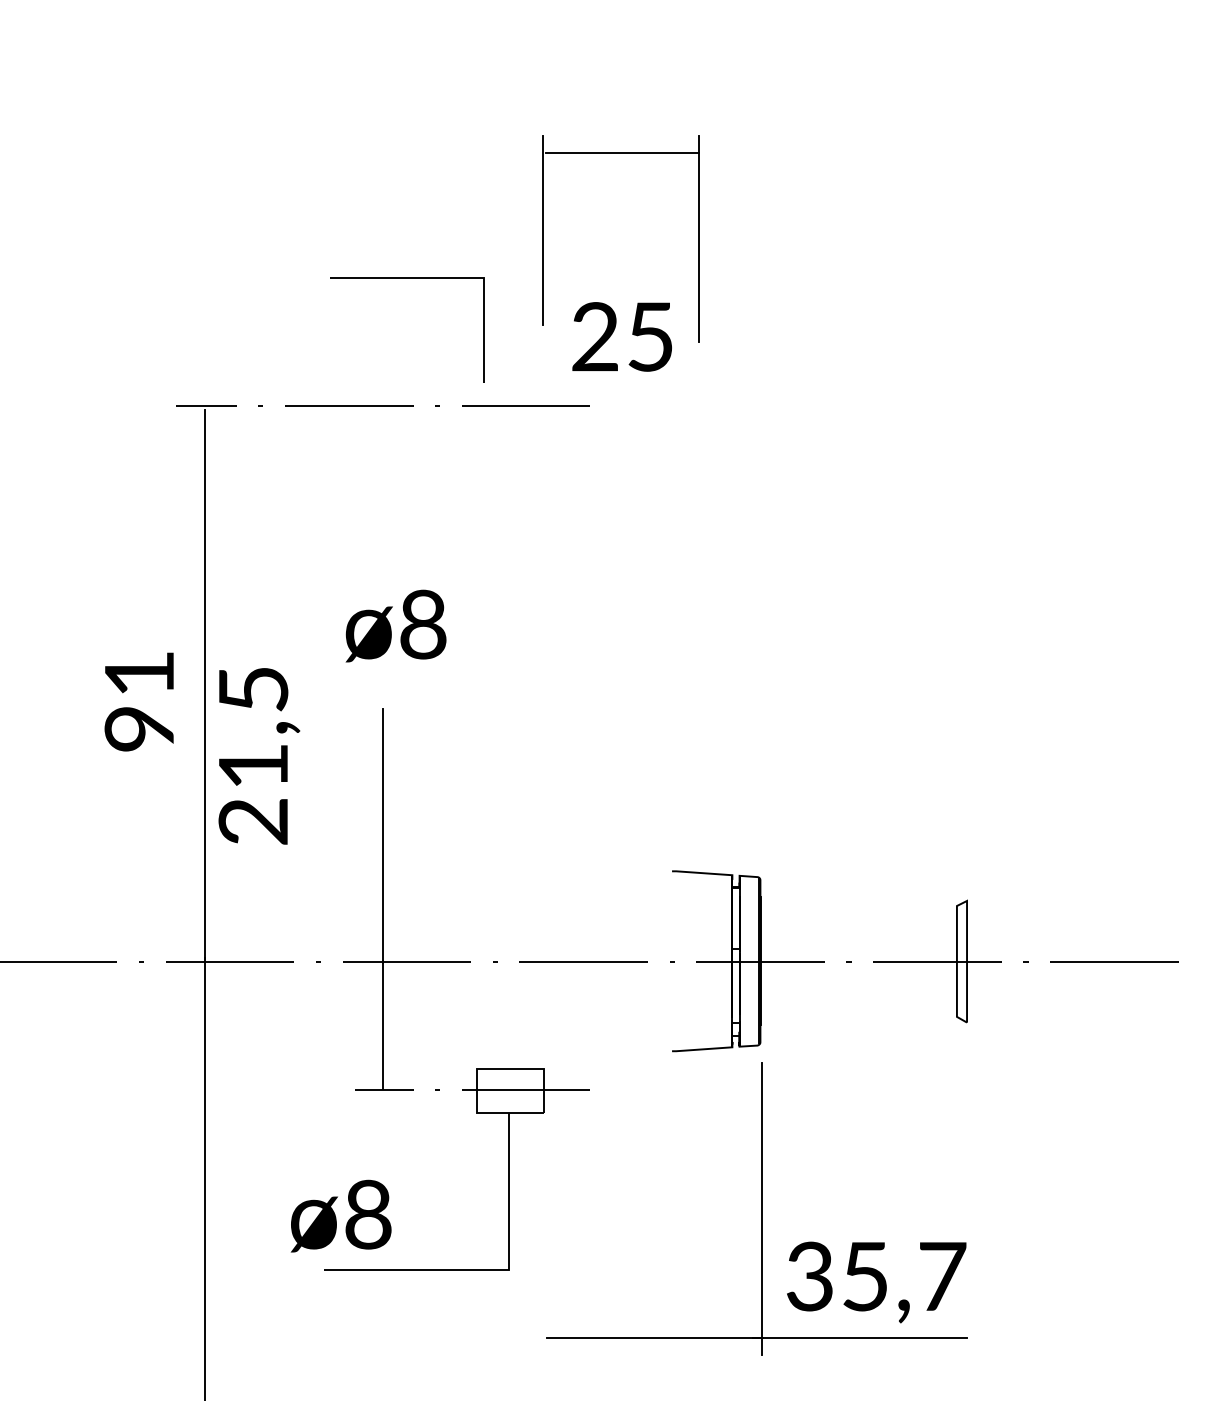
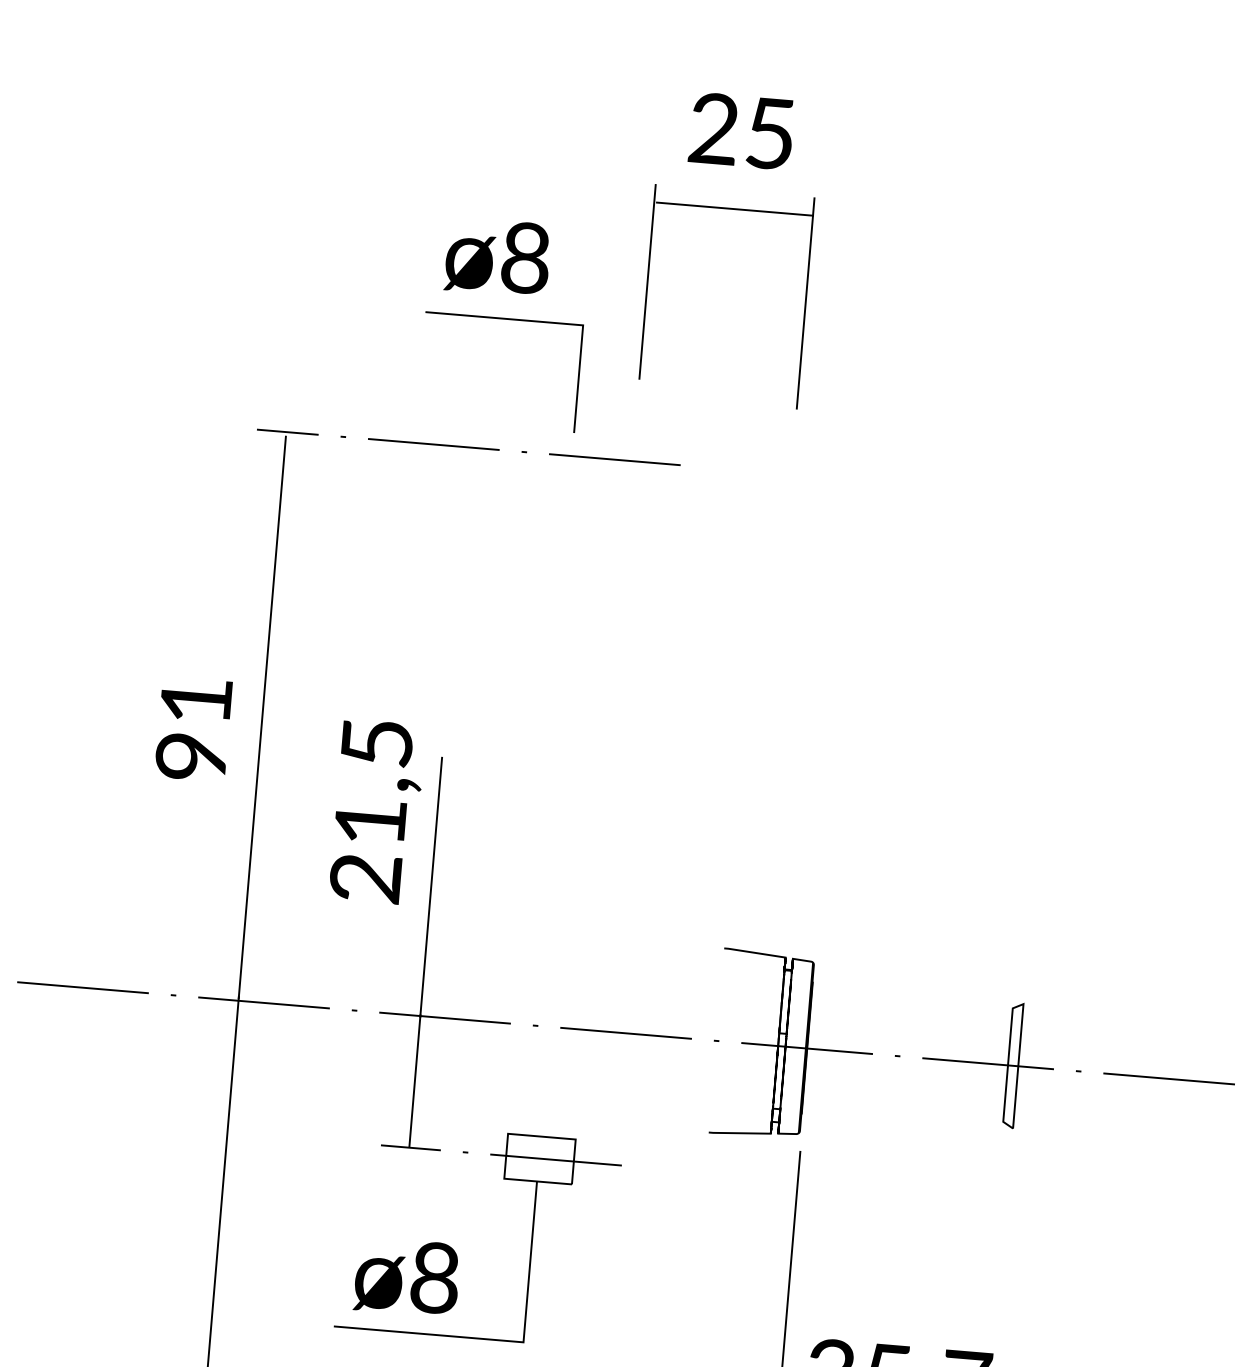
text: (621, 336) -> (740, 130), moved
text: (395, 625) -> (497, 256), moved
text: (259, 756) -> (377, 812), moved
text: (340, 1215) -> (406, 1276), moved

